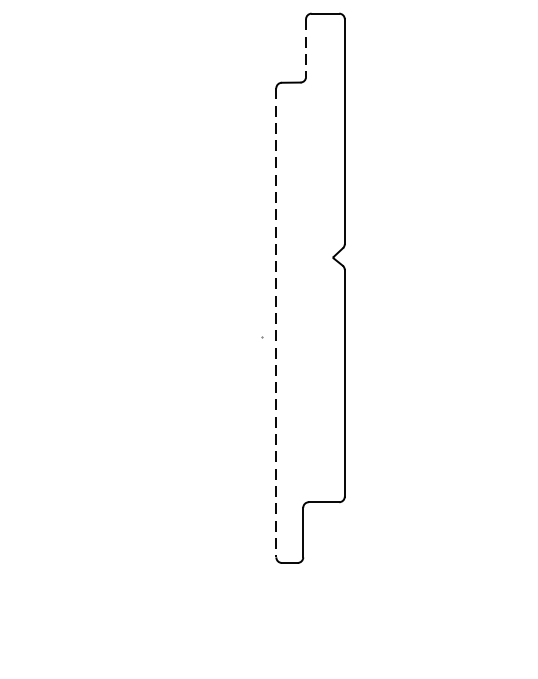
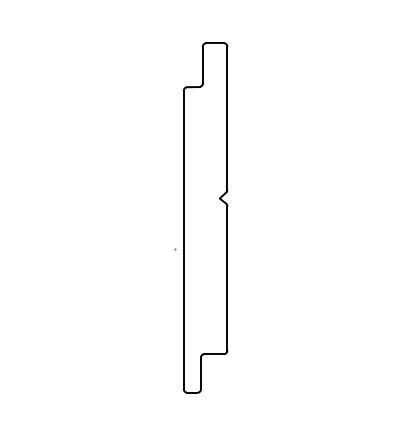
line: (305, 48) -> (202, 65), dashed -> solid
line: (275, 323) -> (183, 240), dashed -> solid

